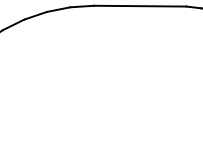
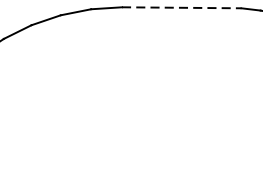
line: (140, 6) -> (181, 8), solid -> dashed

